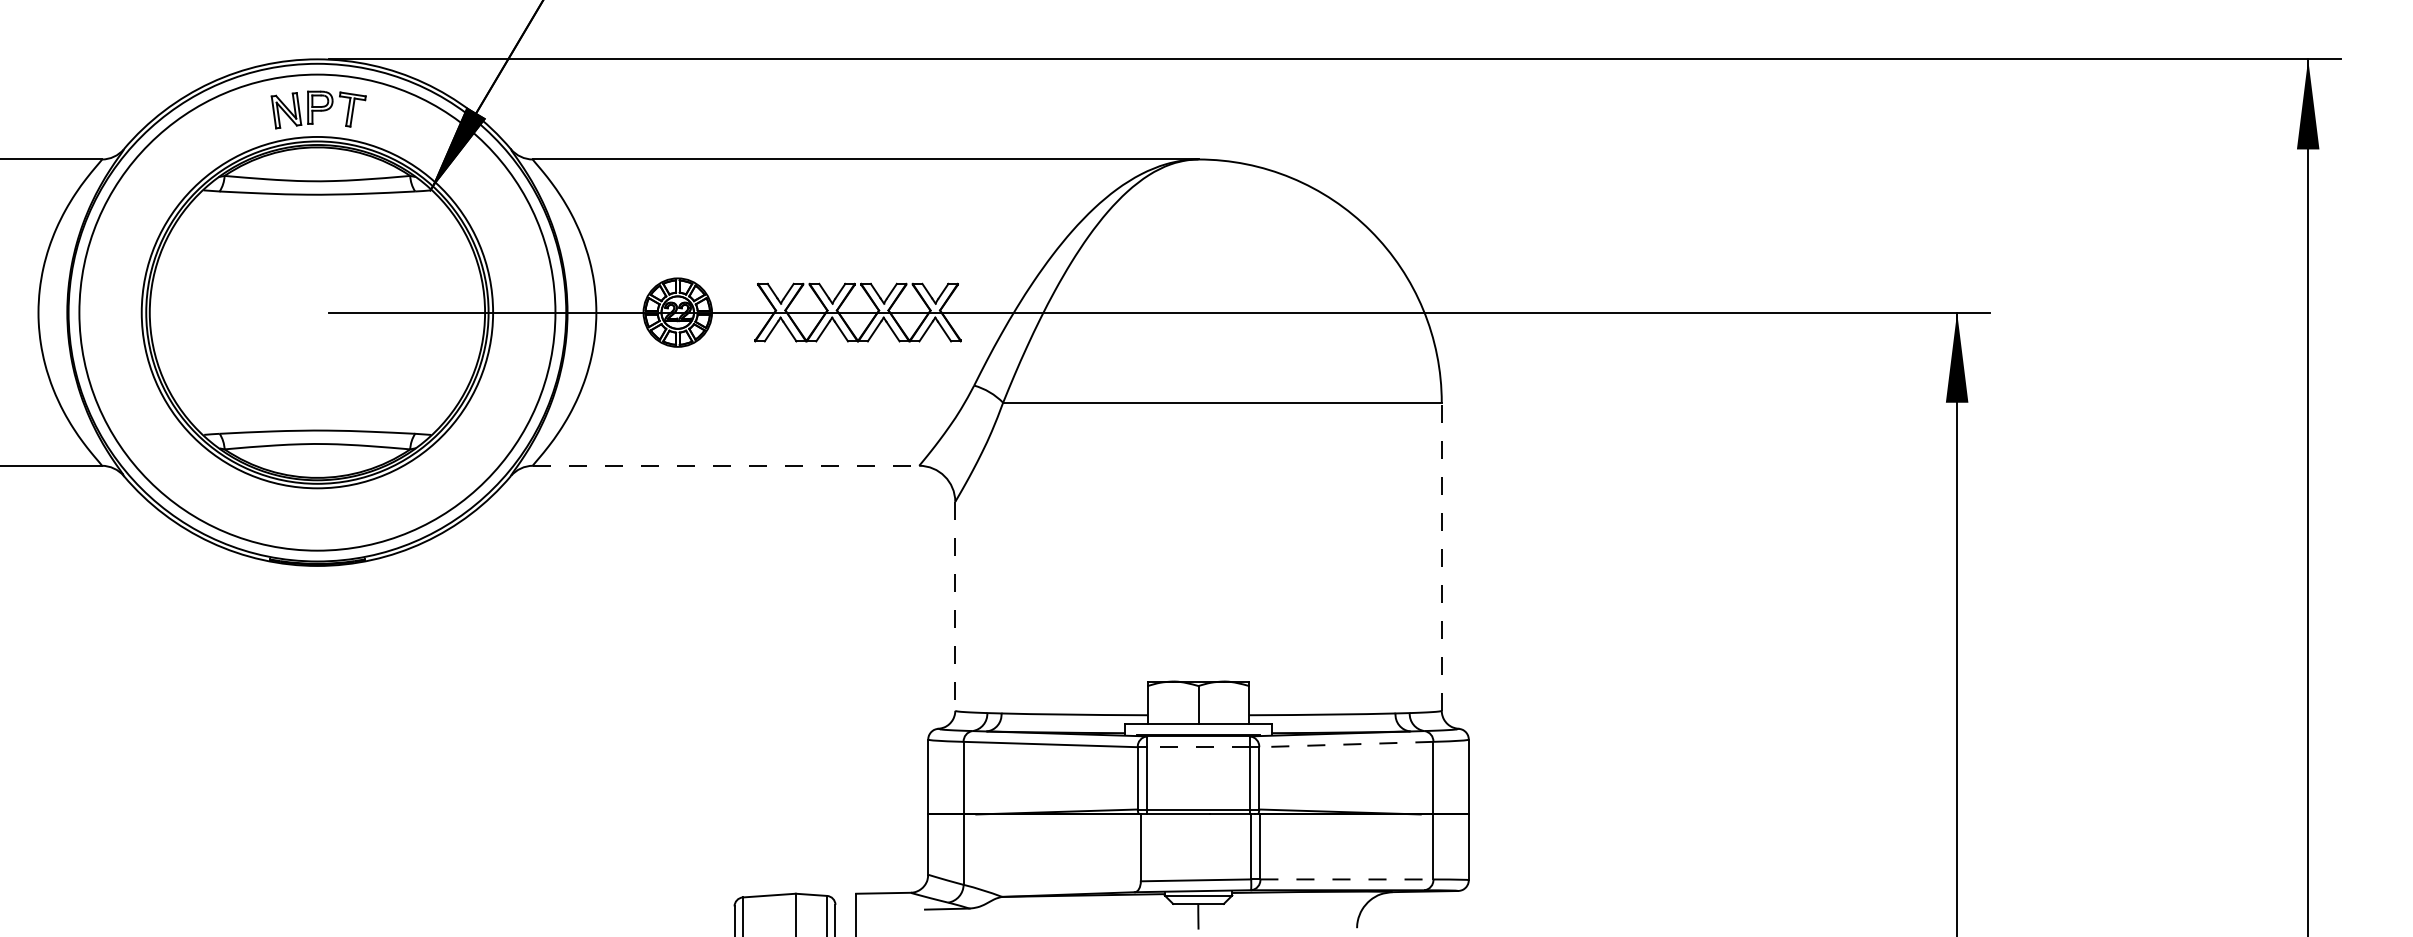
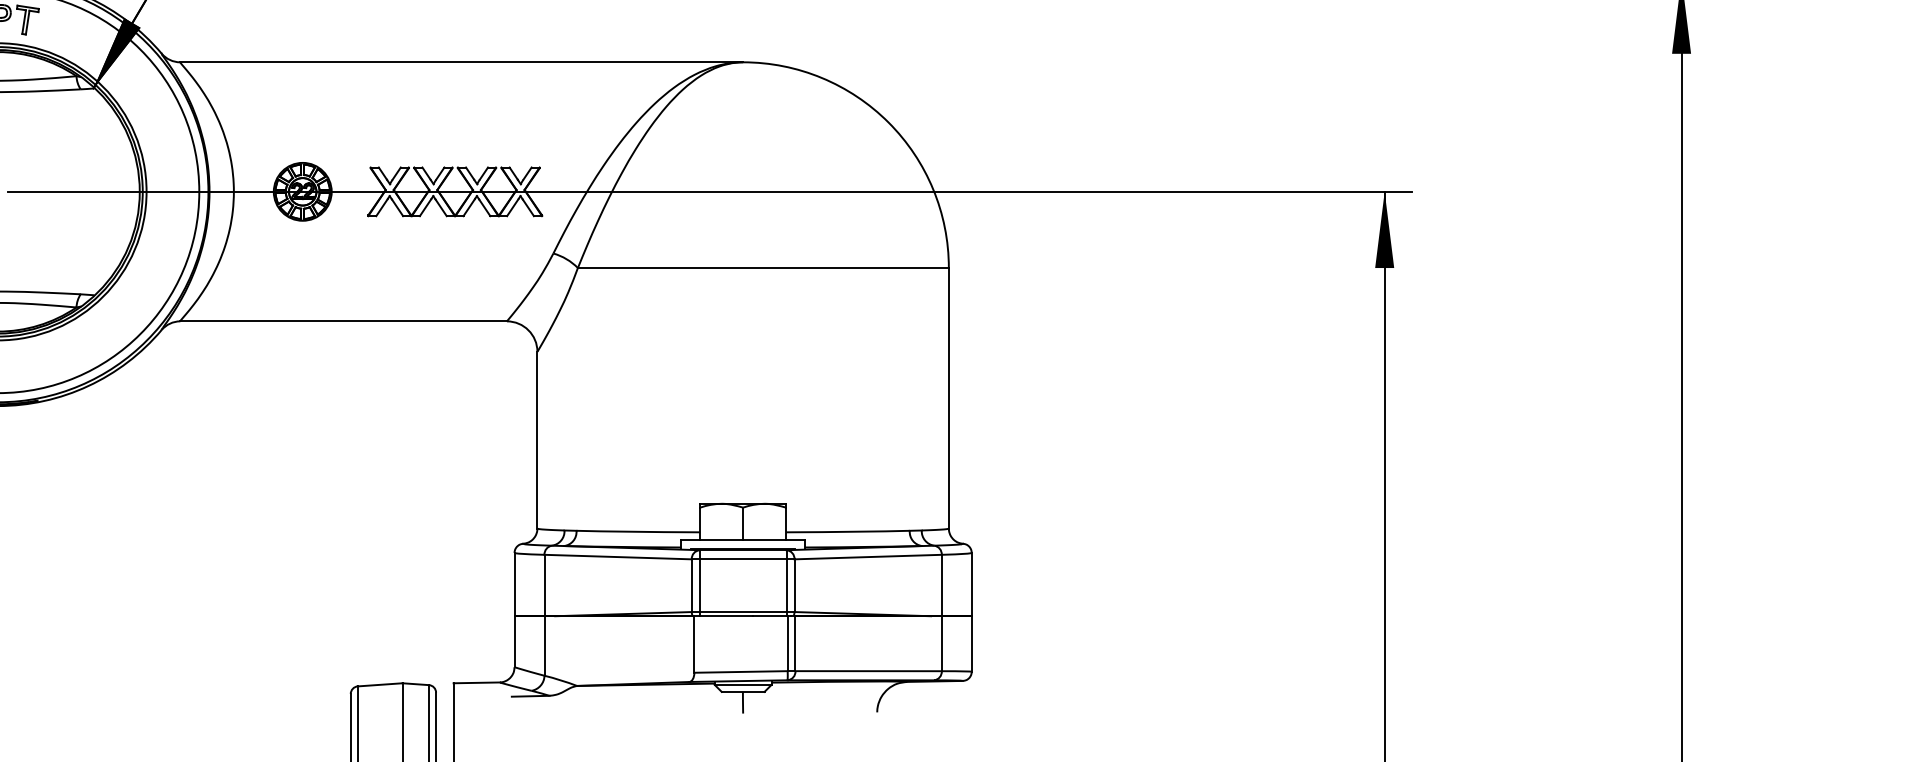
line: (726, 465) -> (343, 321), dashed -> solid
line: (1441, 556) -> (948, 398), dashed -> solid
line: (955, 606) -> (537, 440), dashed -> solid
line: (1345, 744) -> (867, 557), dashed -> solid
line: (1198, 747) -> (743, 559), dashed -> solid
line: (1346, 879) -> (868, 671), dashed -> solid

